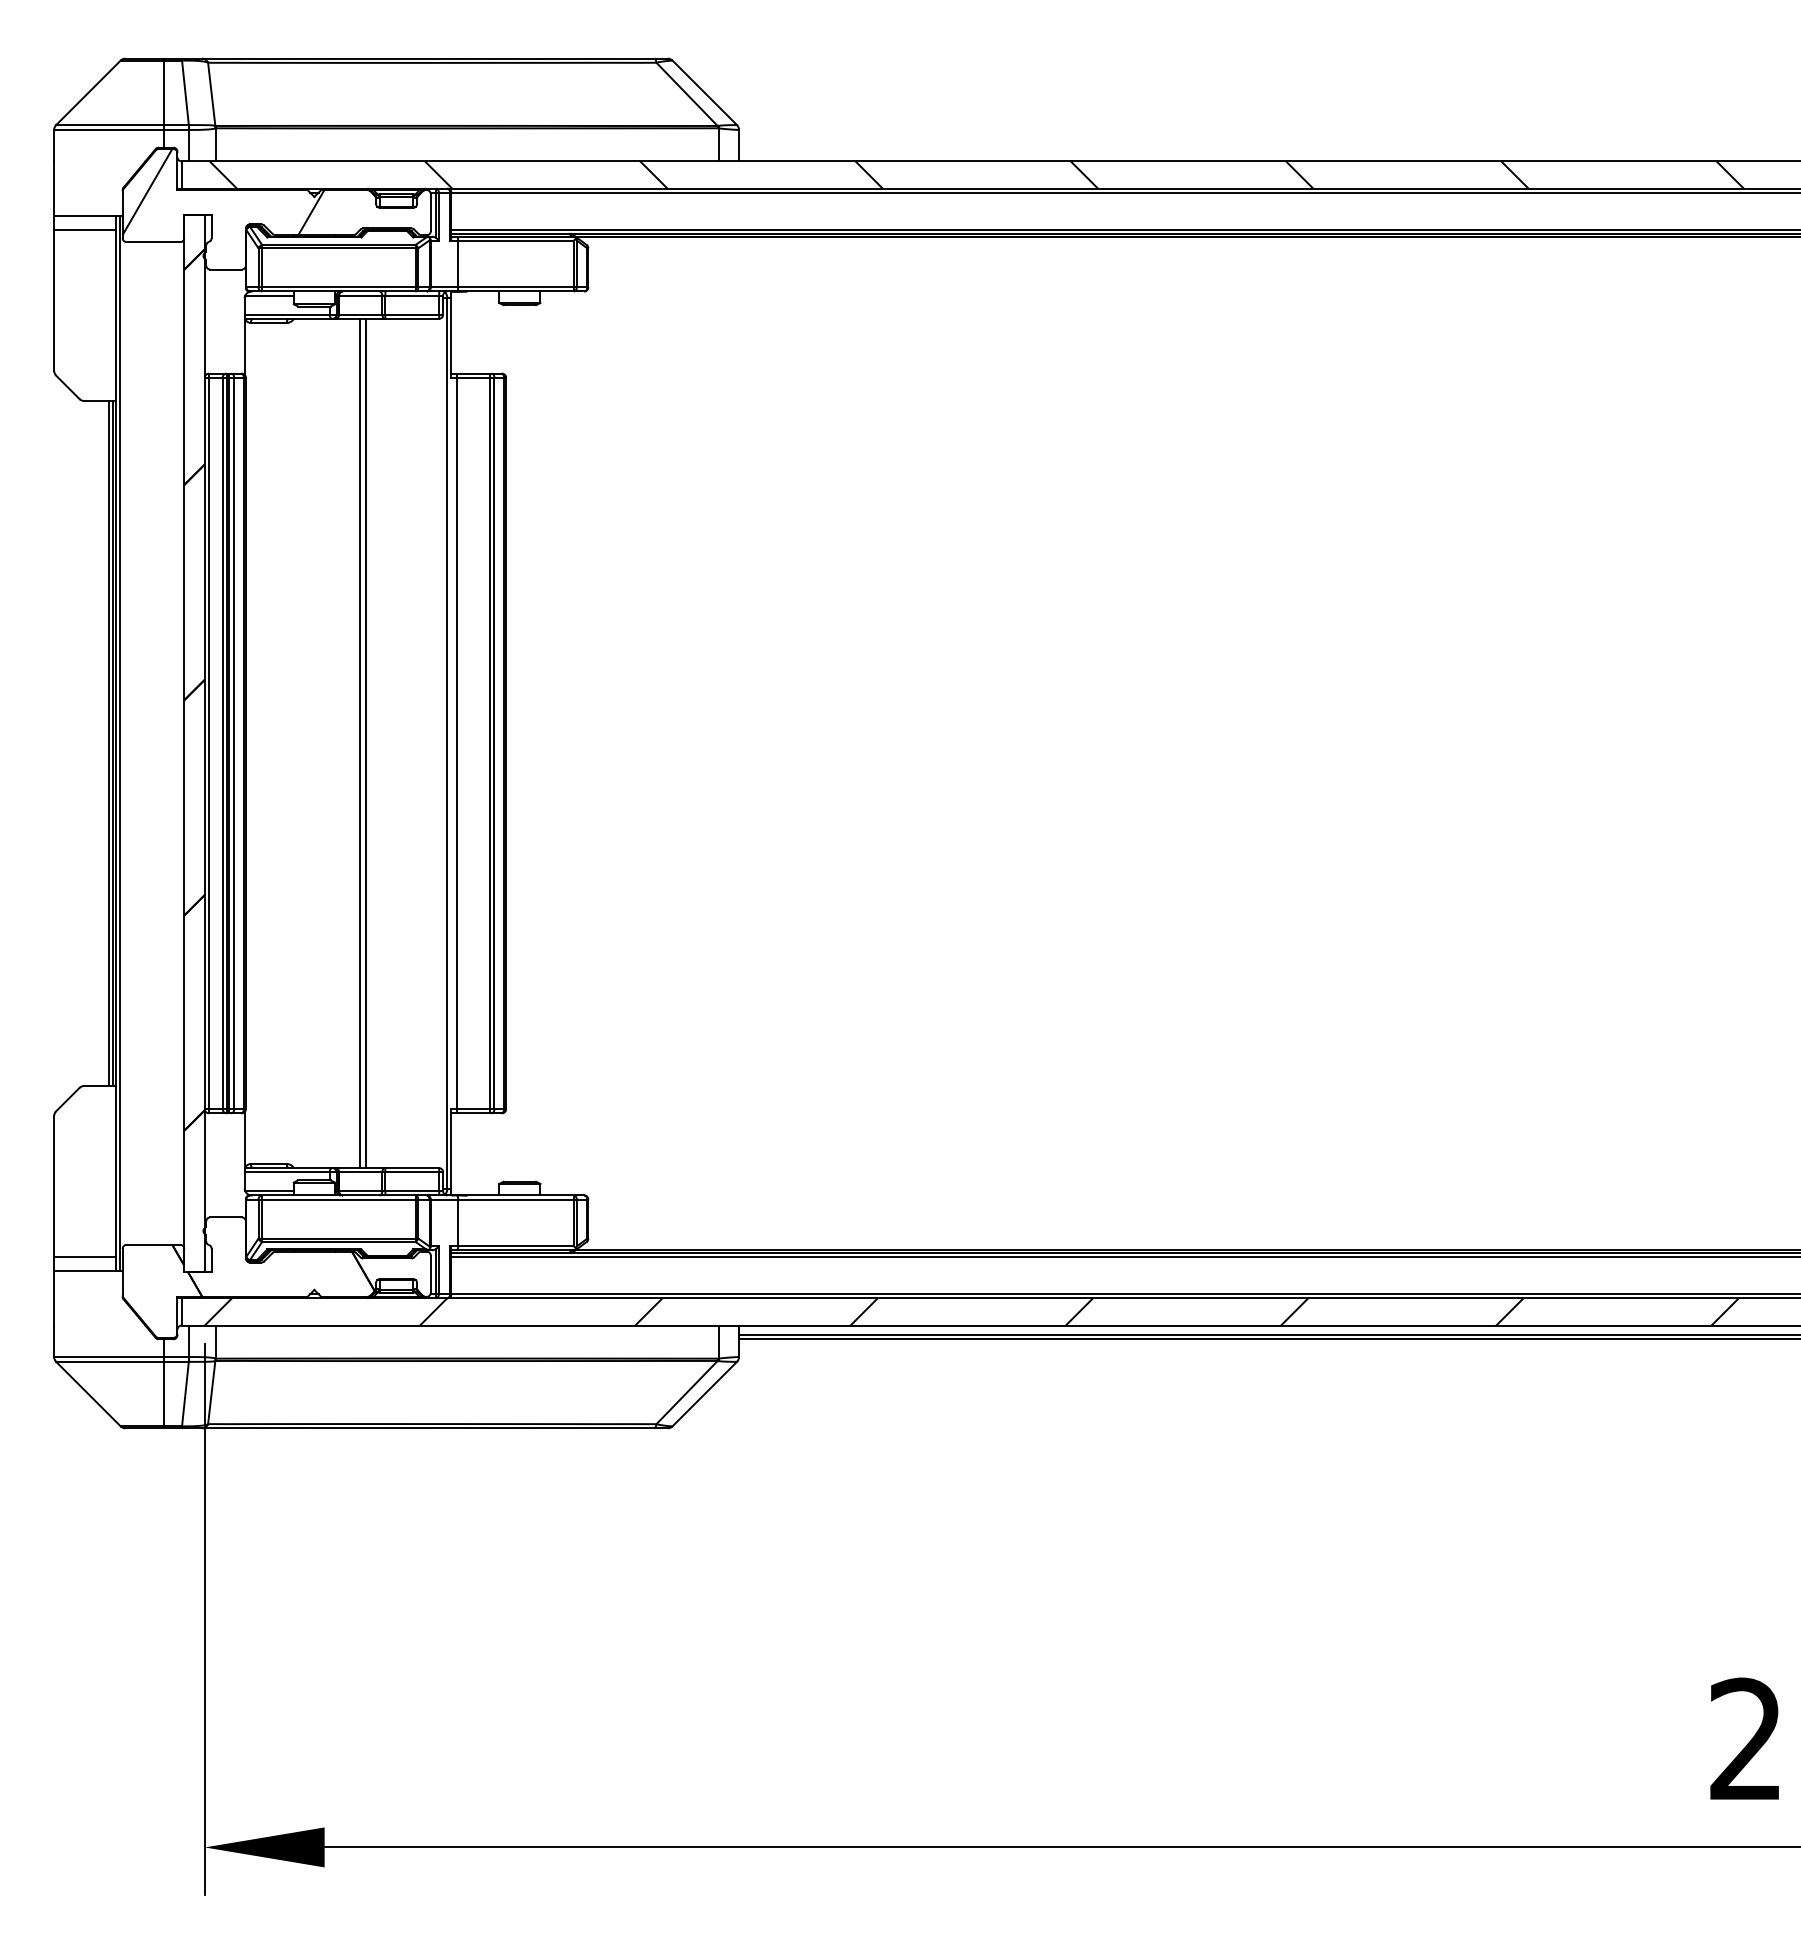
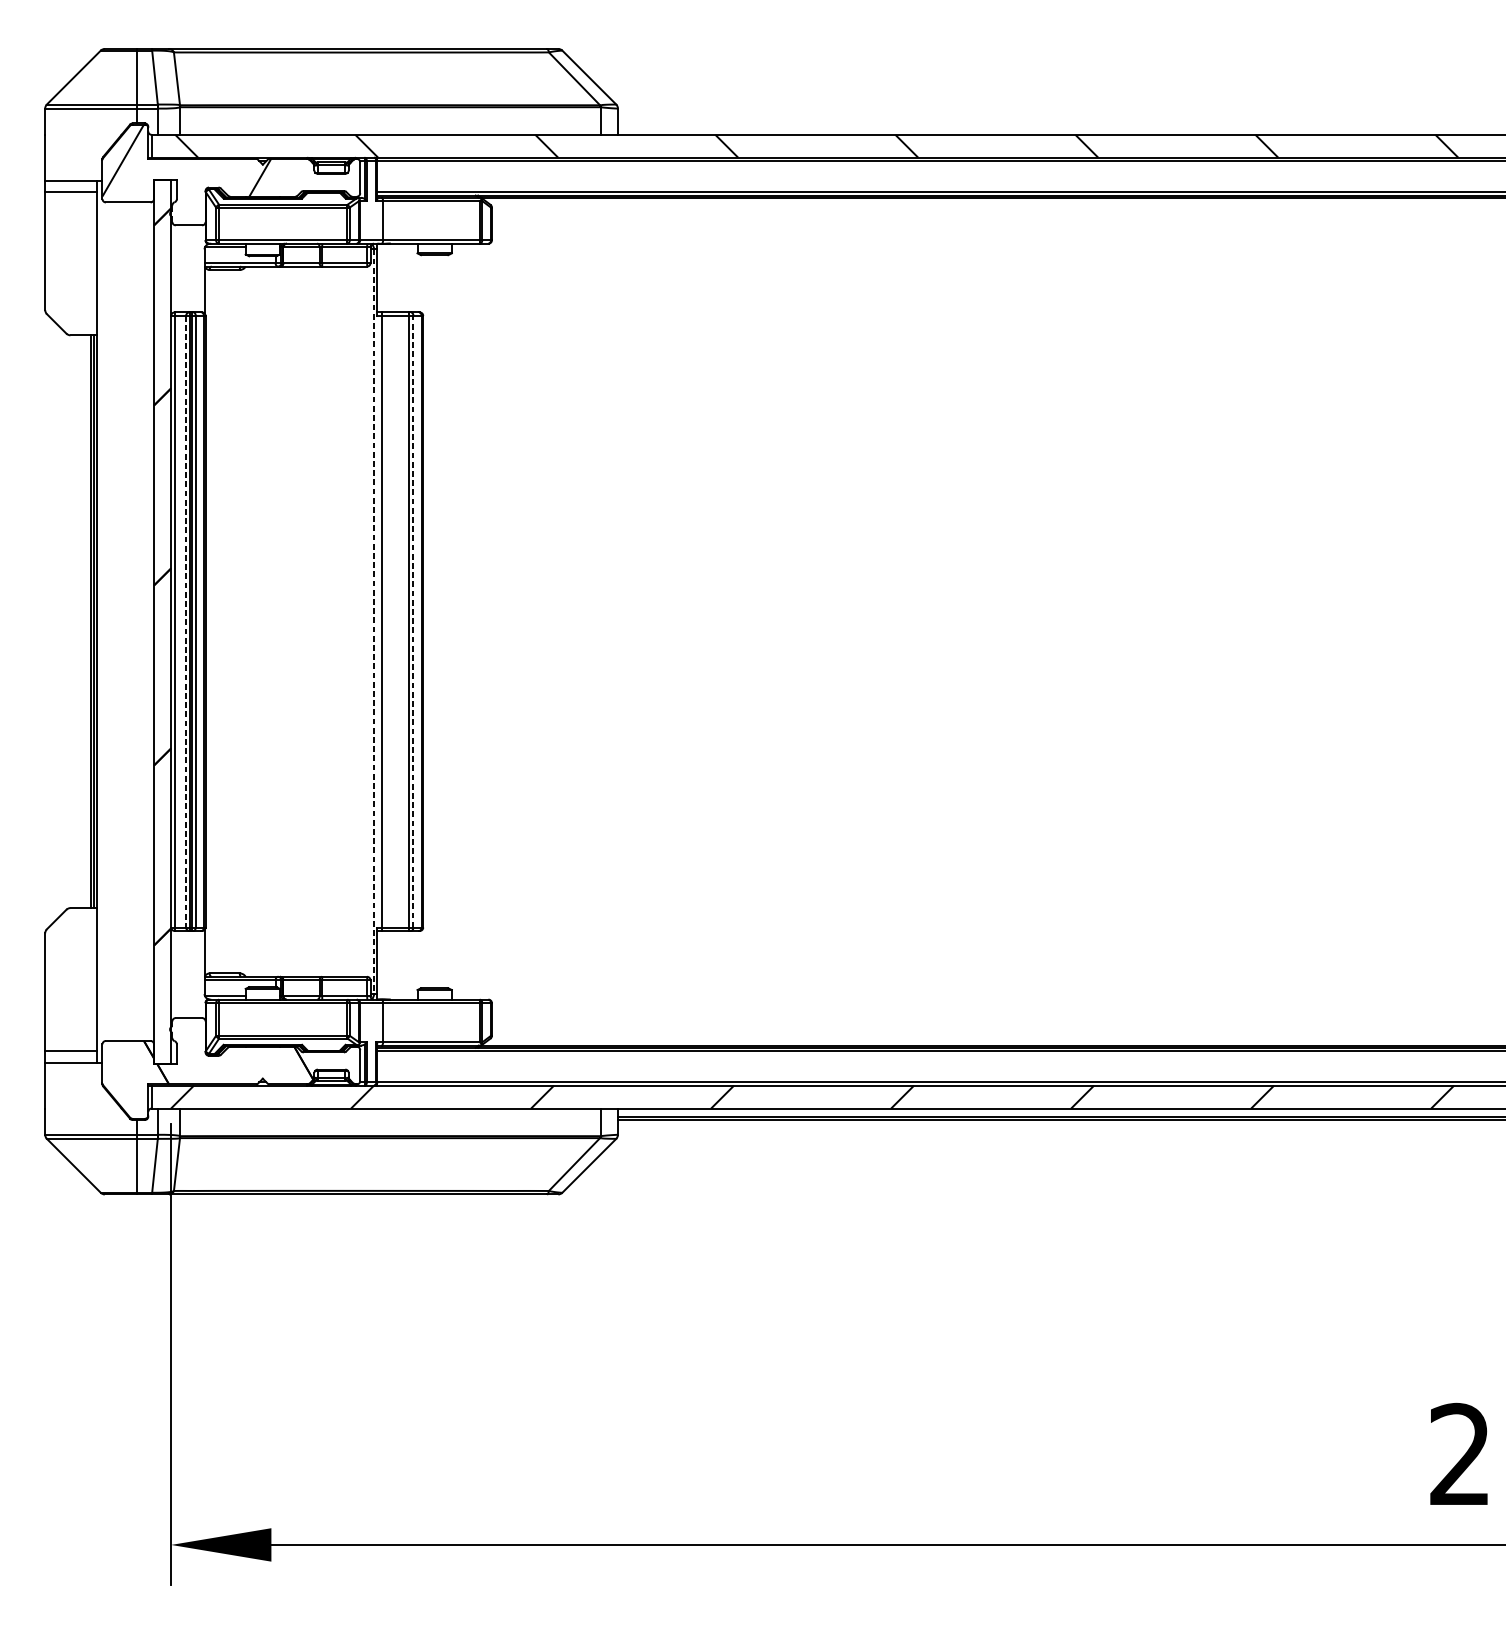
line: (119, 743) -> (99, 621), removed
line: (222, 743) -> (185, 621), solid -> dashed
line: (359, 743) -> (300, 621), removed
line: (365, 743) -> (305, 621), removed
line: (447, 743) -> (374, 621), solid -> dashed
line: (494, 743) -> (413, 621), solid -> dashed

